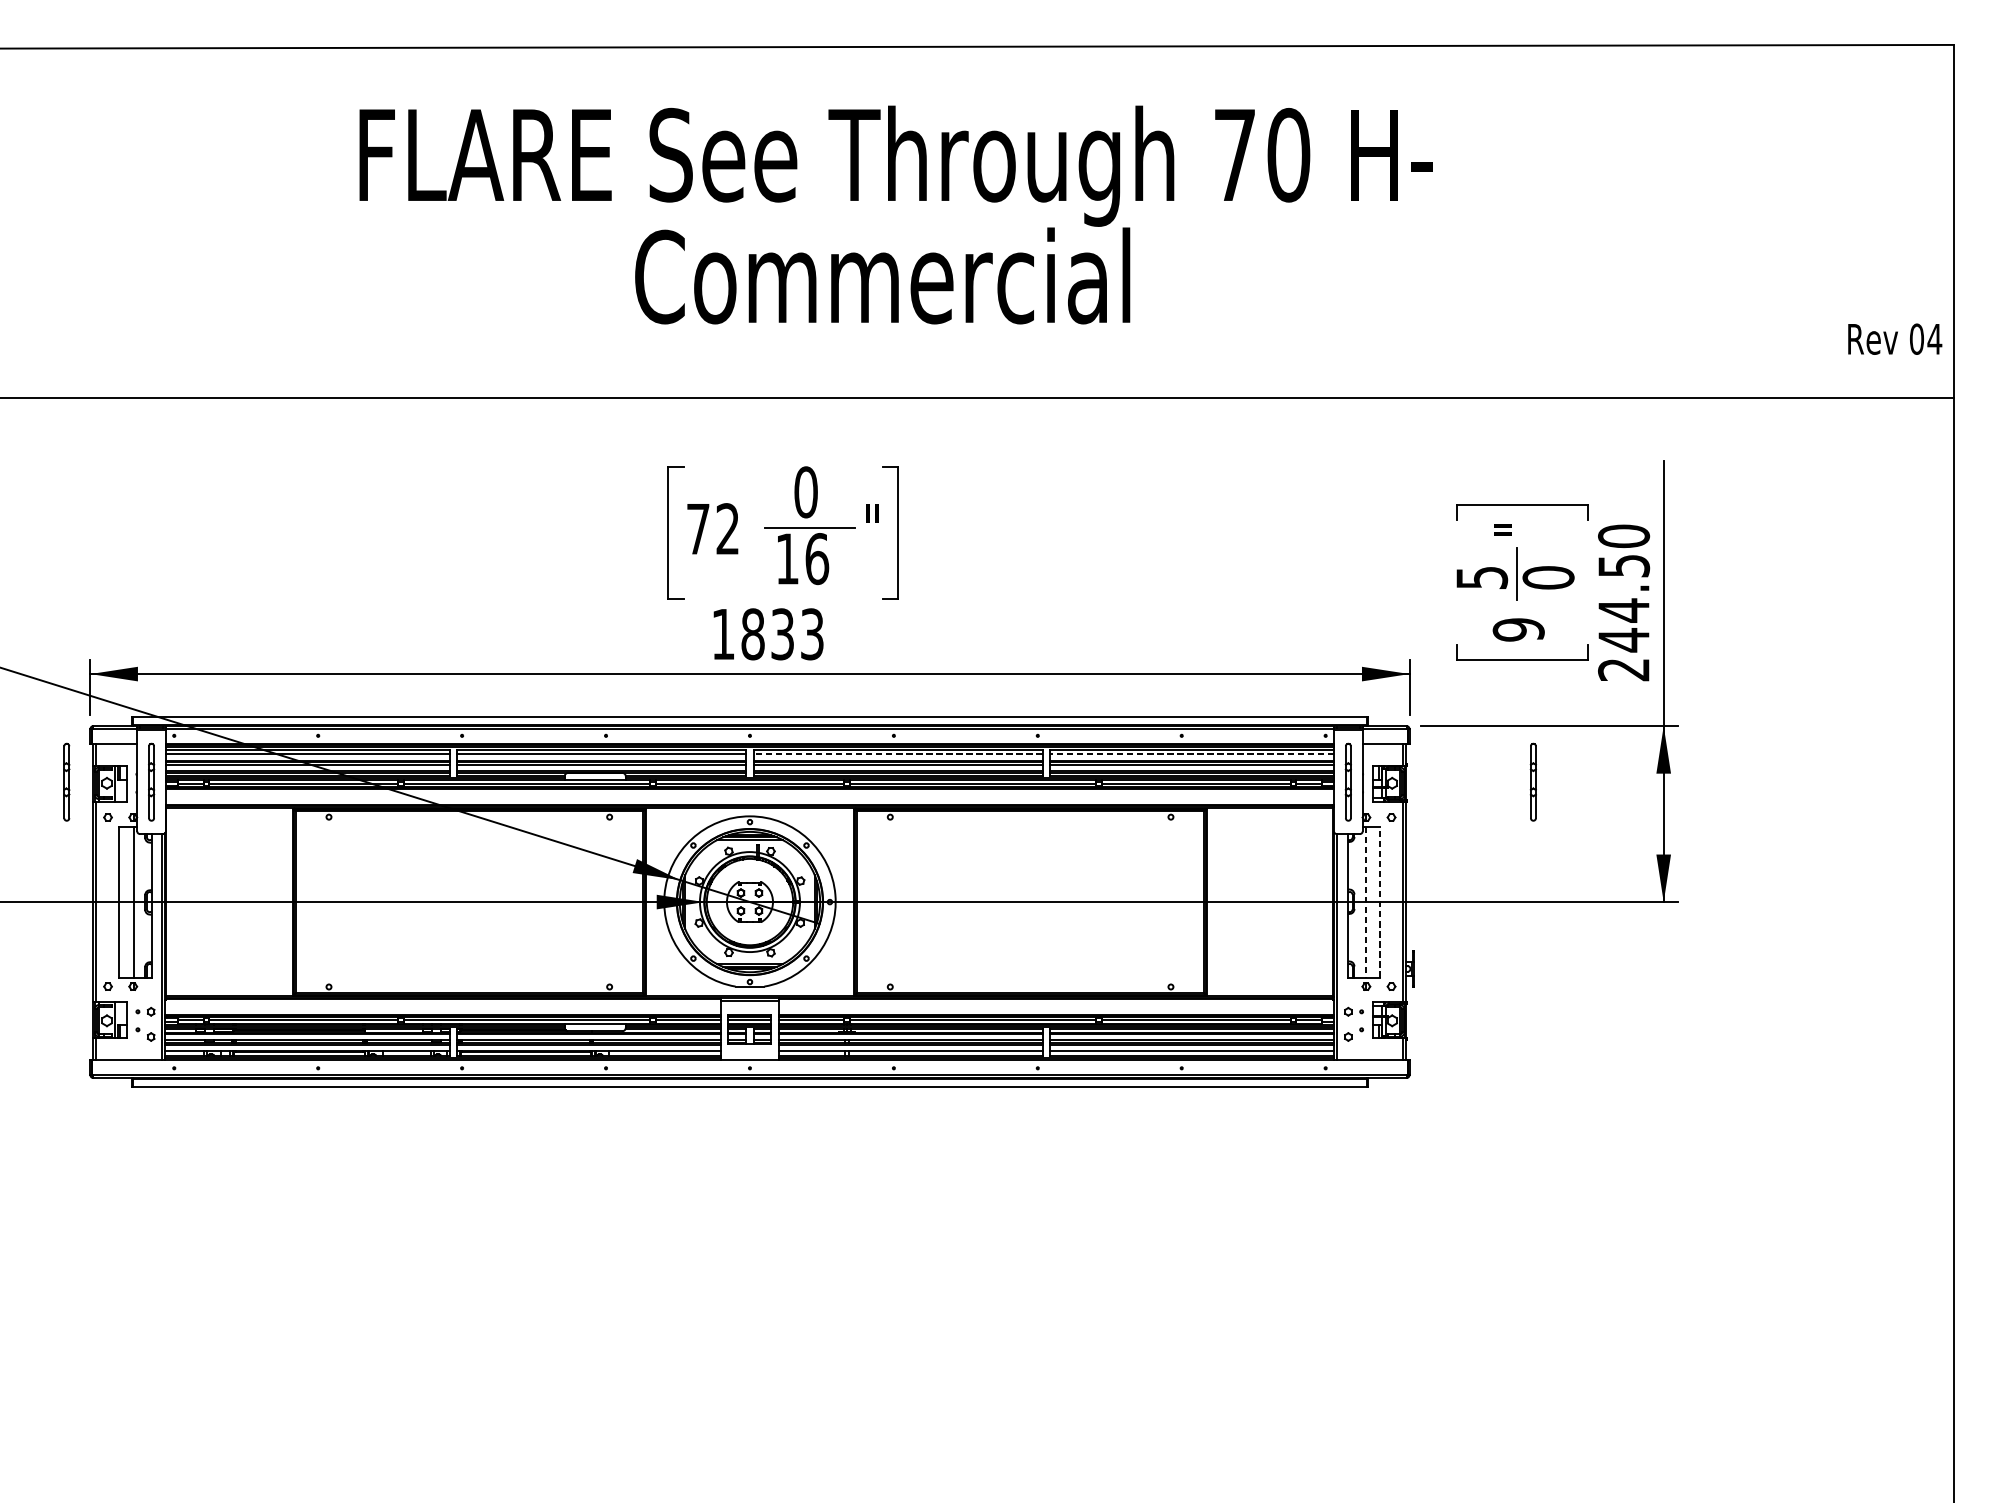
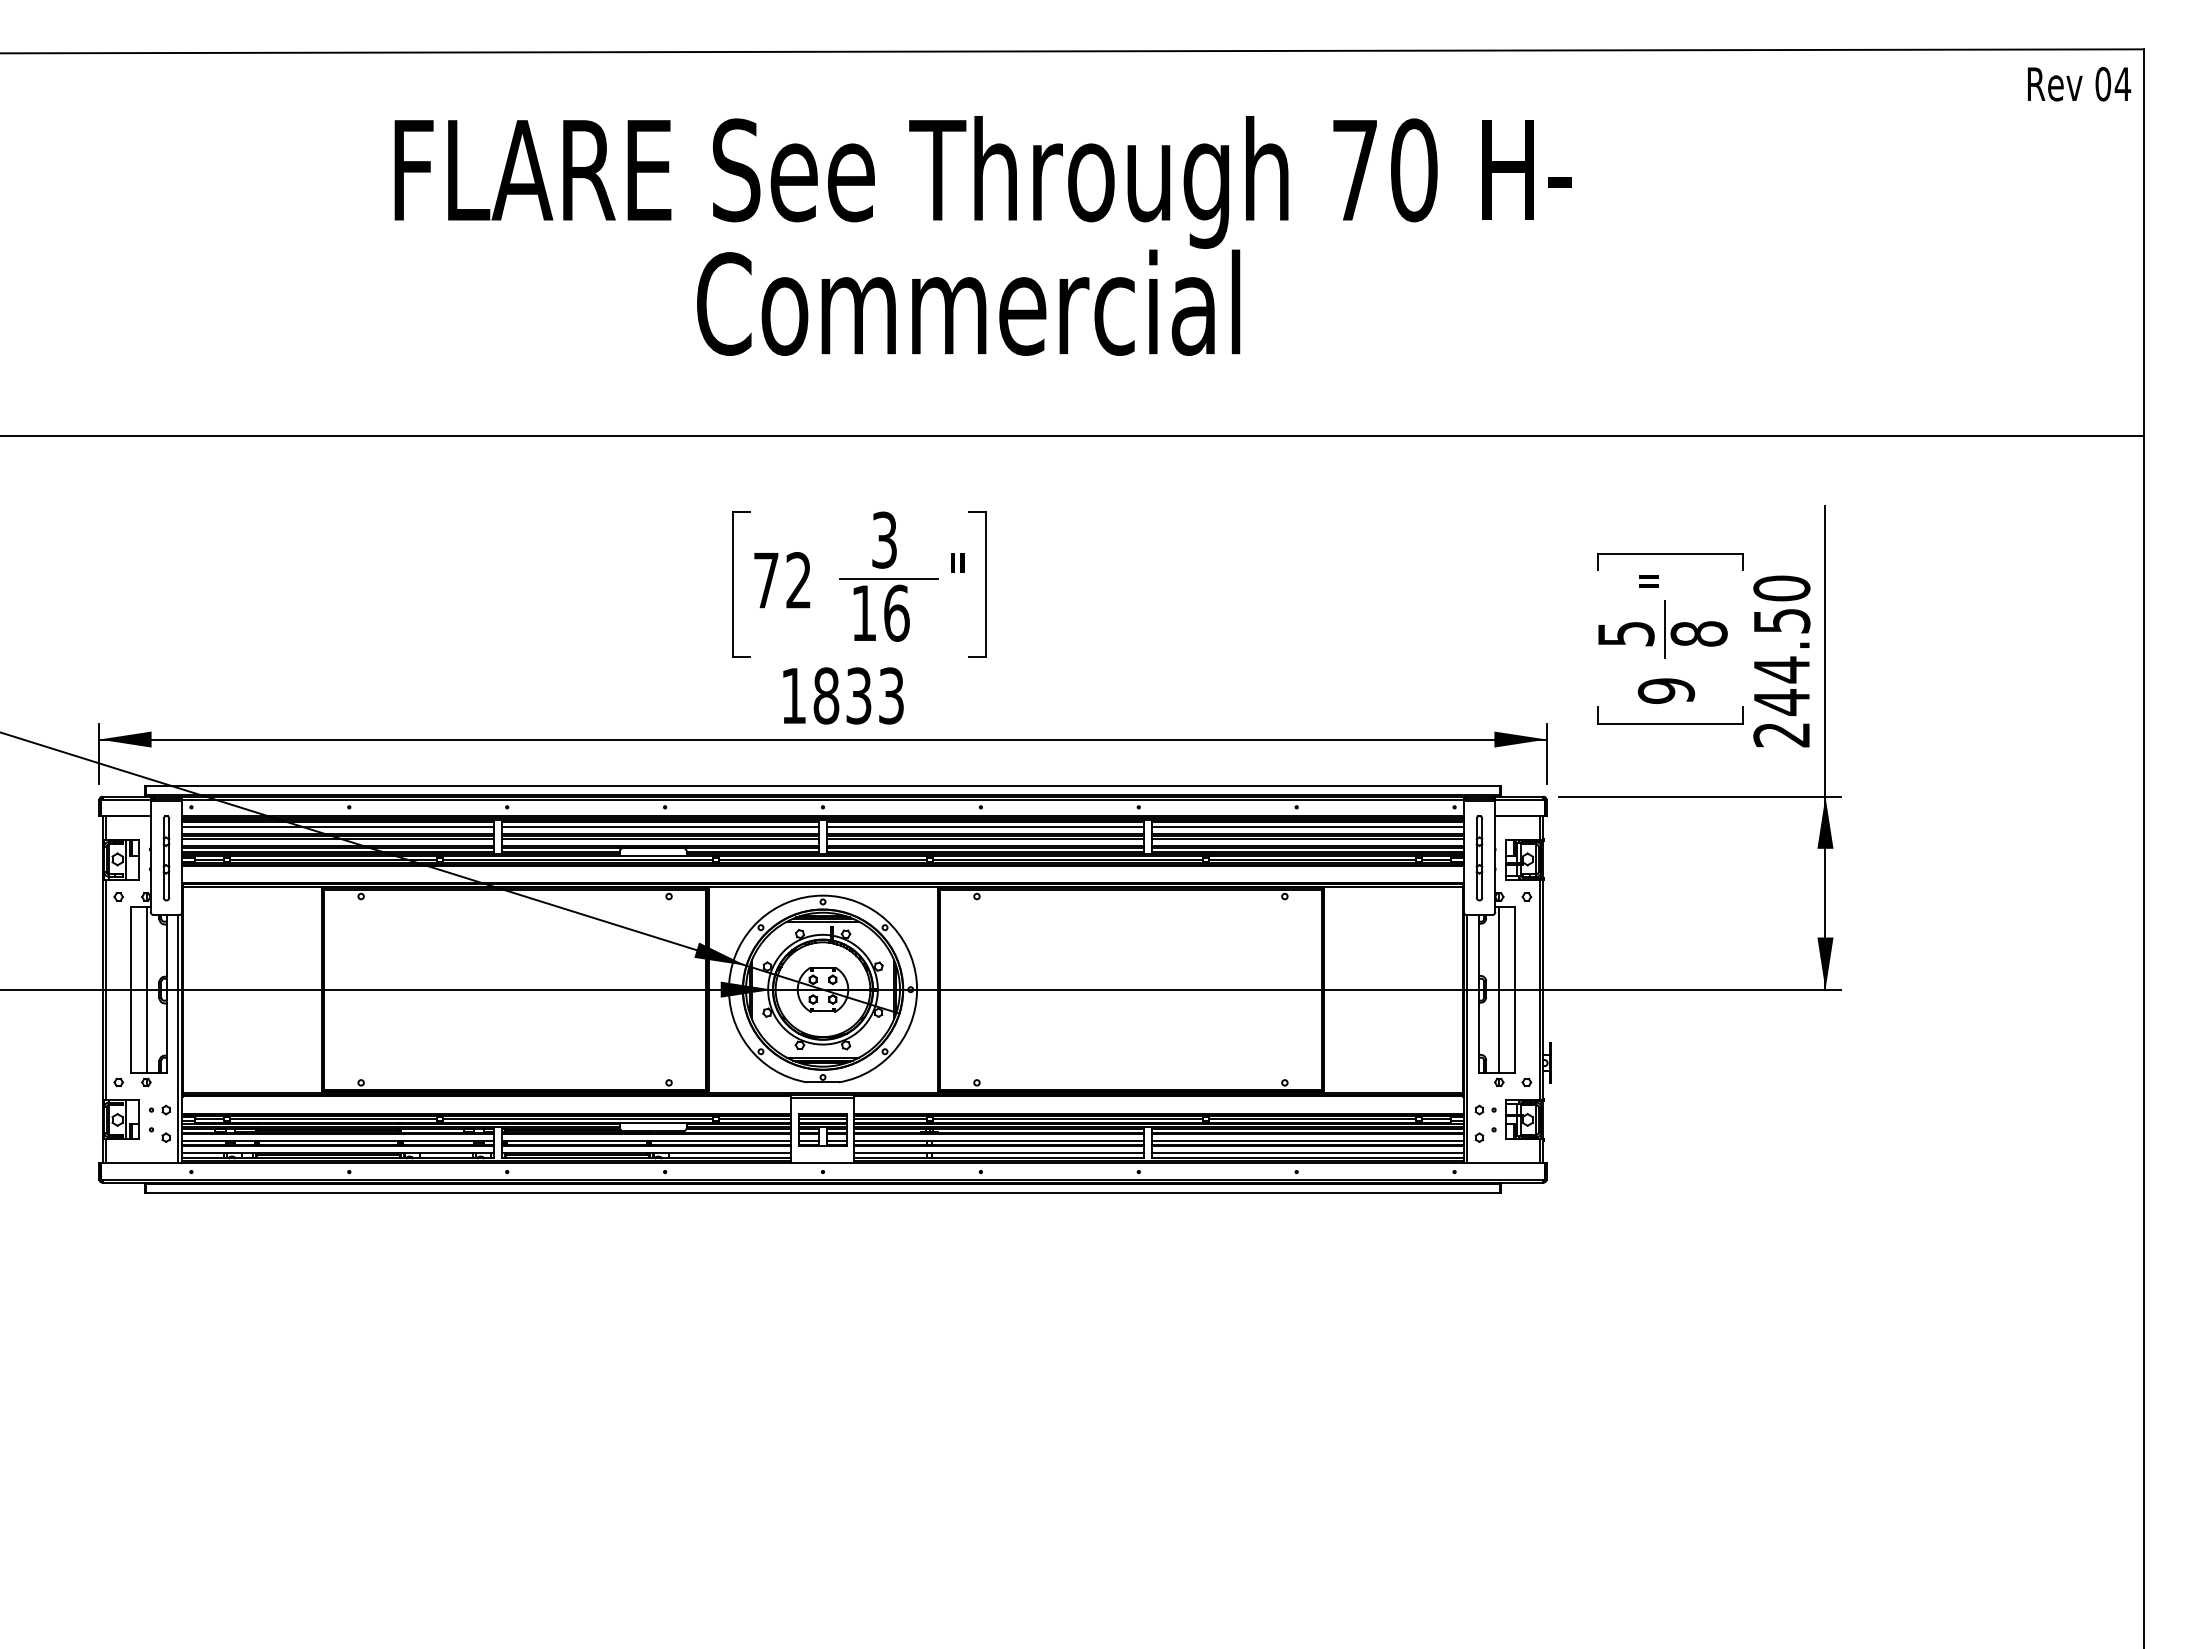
text: (1895, 339) -> (2079, 84), moved
text: (806, 491) -> (884, 539), 0 -> 3
text: (1547, 577) -> (1698, 633), 0 -> 8
line: (898, 754) -> (985, 827), dashed -> solid
line: (1191, 754) -> (1307, 827), dashed -> solid
part: (66, 782) -> (73, 858), removed
part: (1533, 782) -> (1682, 858), removed
line: (1365, 901) -> (1498, 989), dashed -> solid
line: (1380, 901) -> (1514, 989), dashed -> solid

